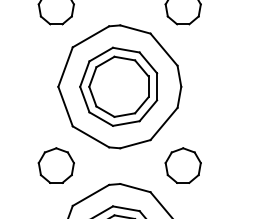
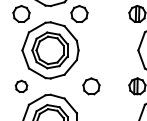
part: (56, 165) -> (21, 86), size x0.7
part: (183, 165) -> (91, 86), moved

